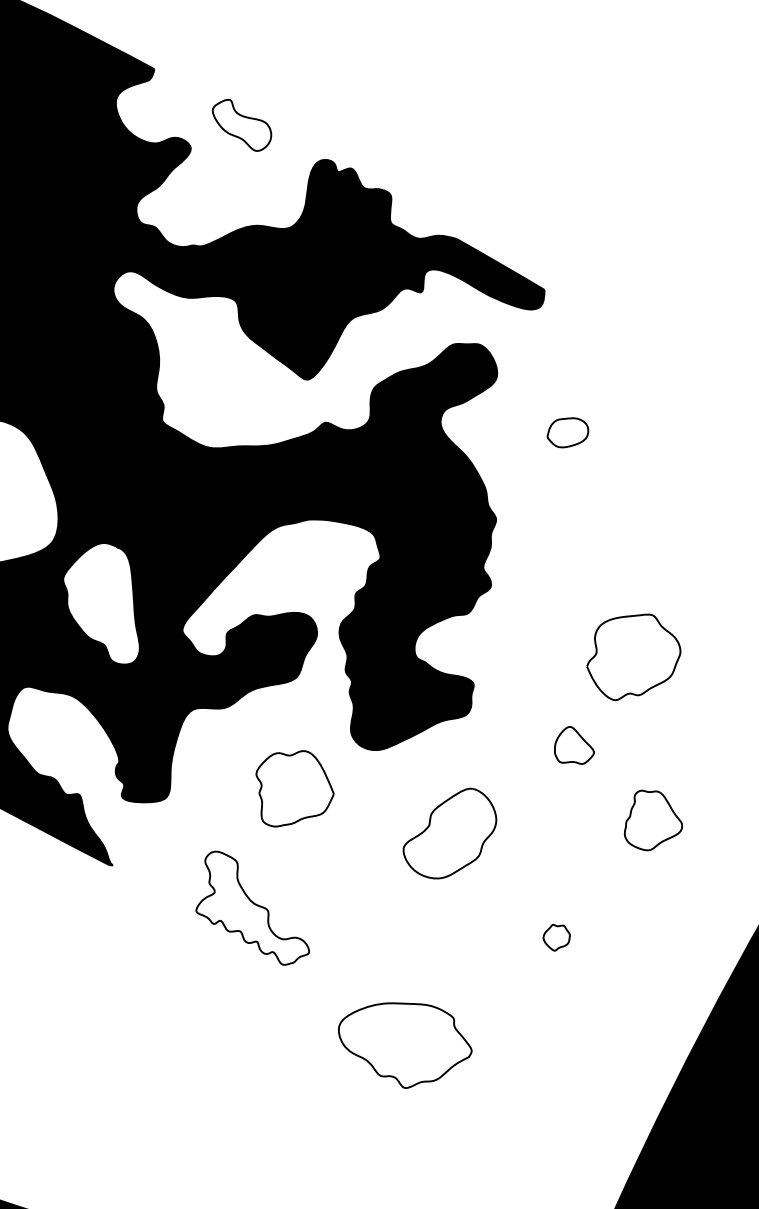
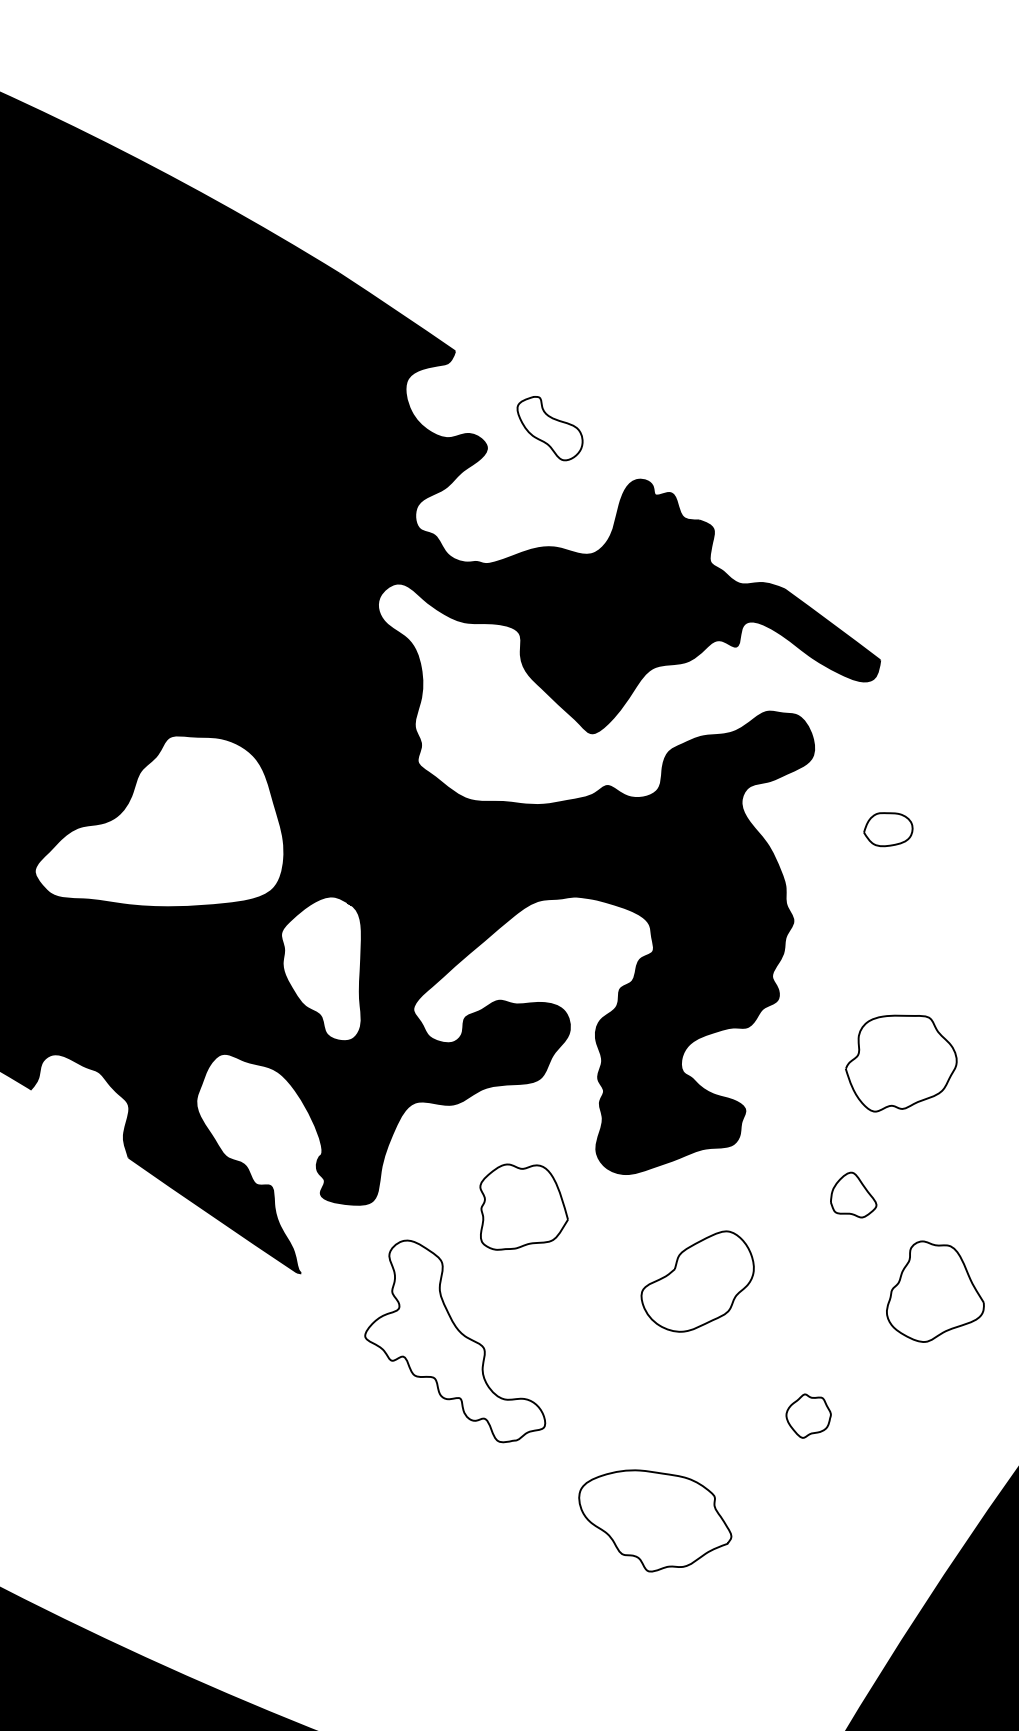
curve: (651, 686) -> (918, 1100), moved
part: (652, 819) -> (935, 1291), size x1.43
part: (250, 908) -> (455, 1341), size x1.43
part: (556, 936) -> (808, 1415), size x1.43
curve: (394, 1076) -> (638, 1556), moved

